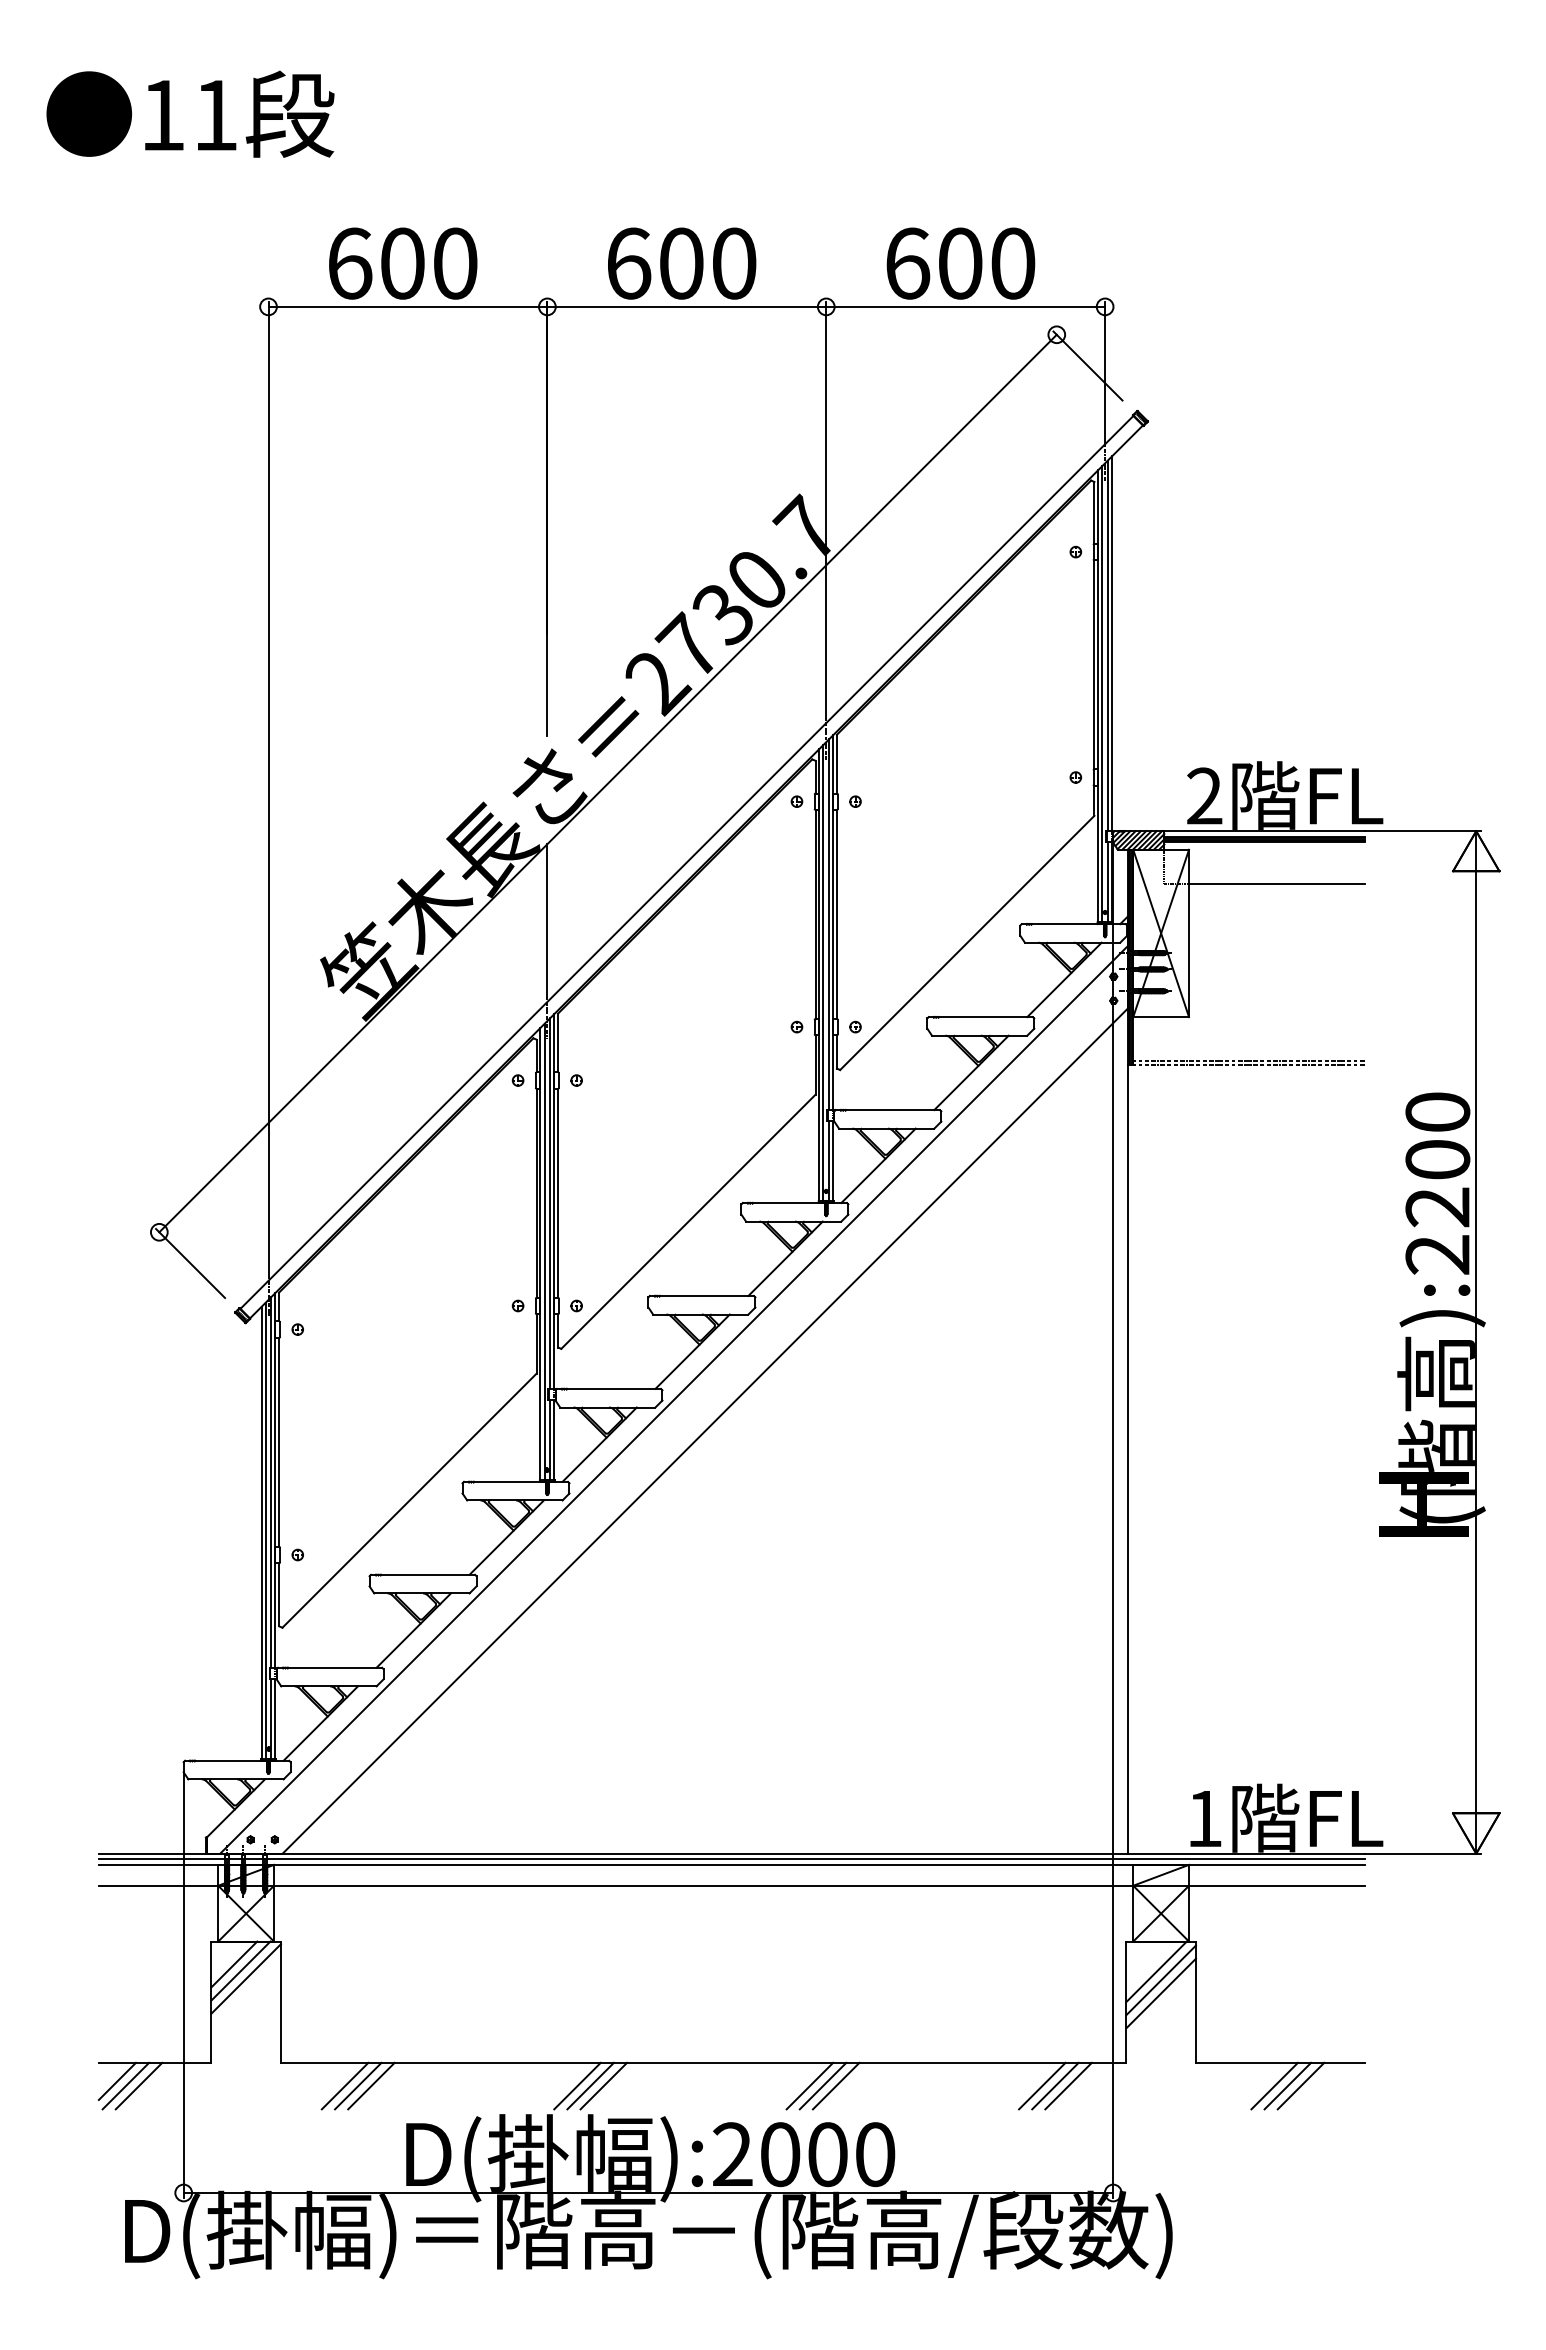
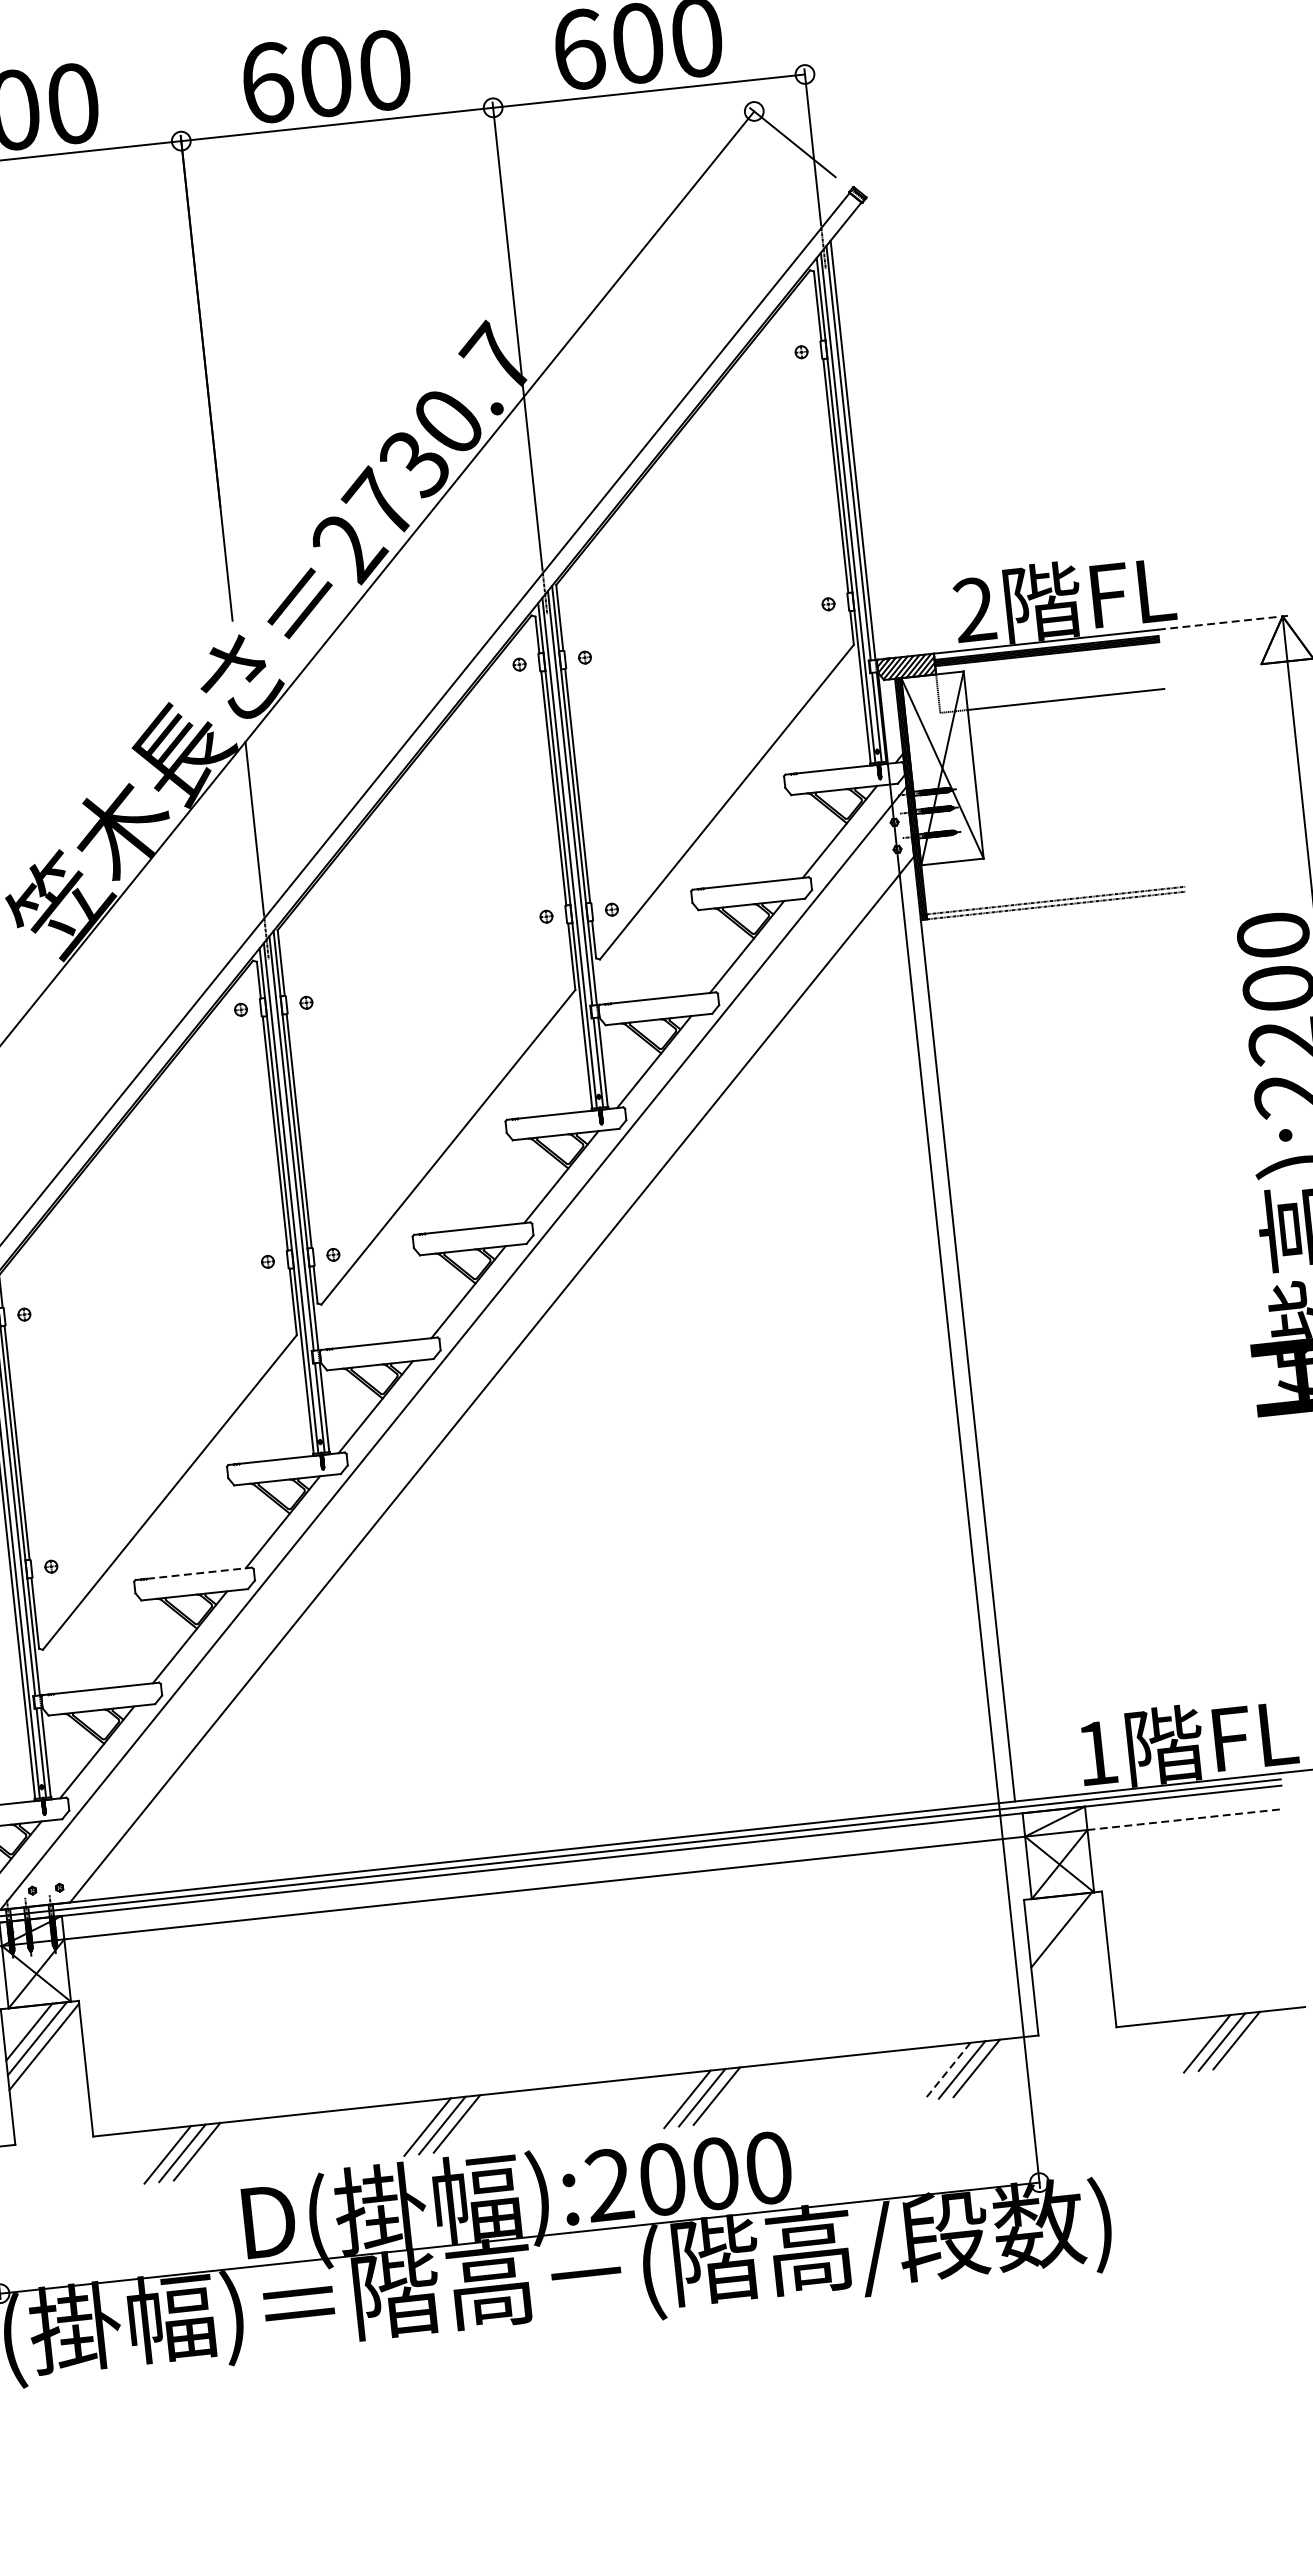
line: (1423, 831) -> (1223, 623), solid -> dashed
line: (428, 1574) -> (199, 1572), solid -> dashed
line: (1276, 1885) -> (1185, 1819), solid -> dashed
line: (1161, 1980) -> (1068, 1939), removed
line: (1161, 1993) -> (1069, 1953), removed
line: (1042, 2086) -> (947, 2071), solid -> dashed

